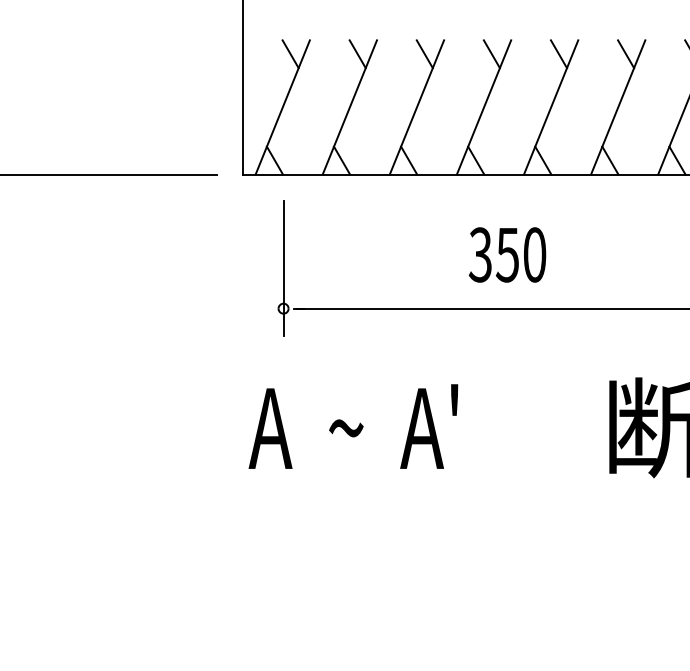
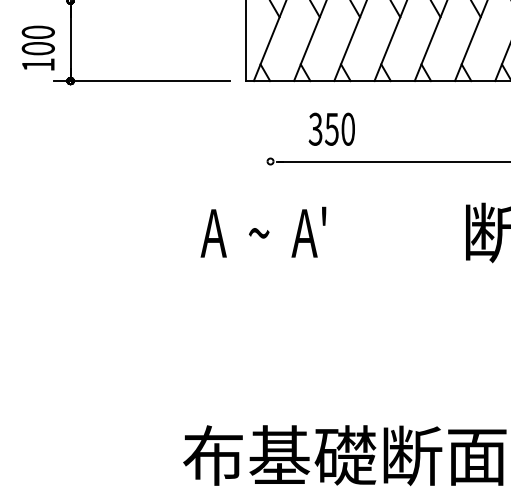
text: (506, 253) -> (331, 128), moved
line: (283, 268) -> (270, 137), removed
text: (353, 425) -> (263, 231), moved

